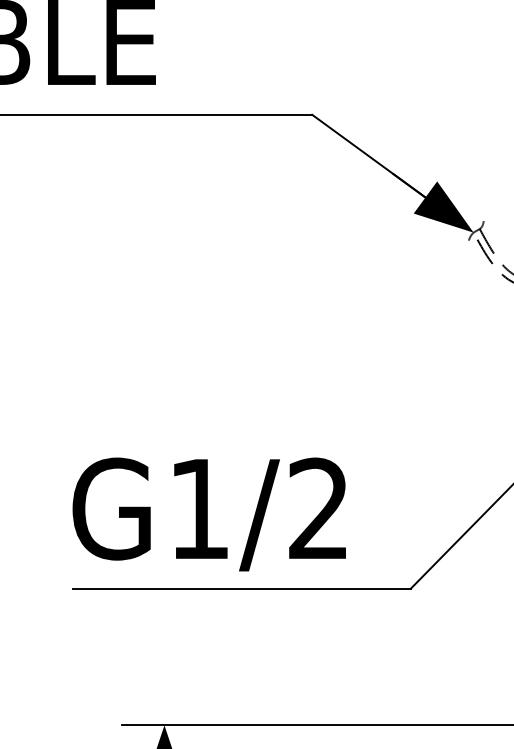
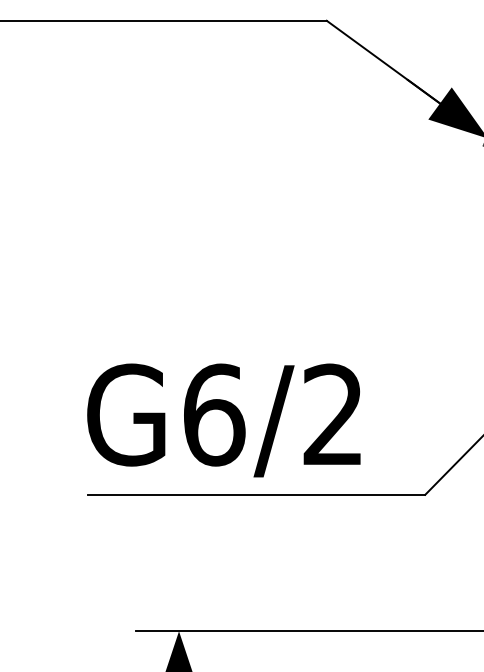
text: (200, 508) -> (215, 414), G1/2 -> G6/2

